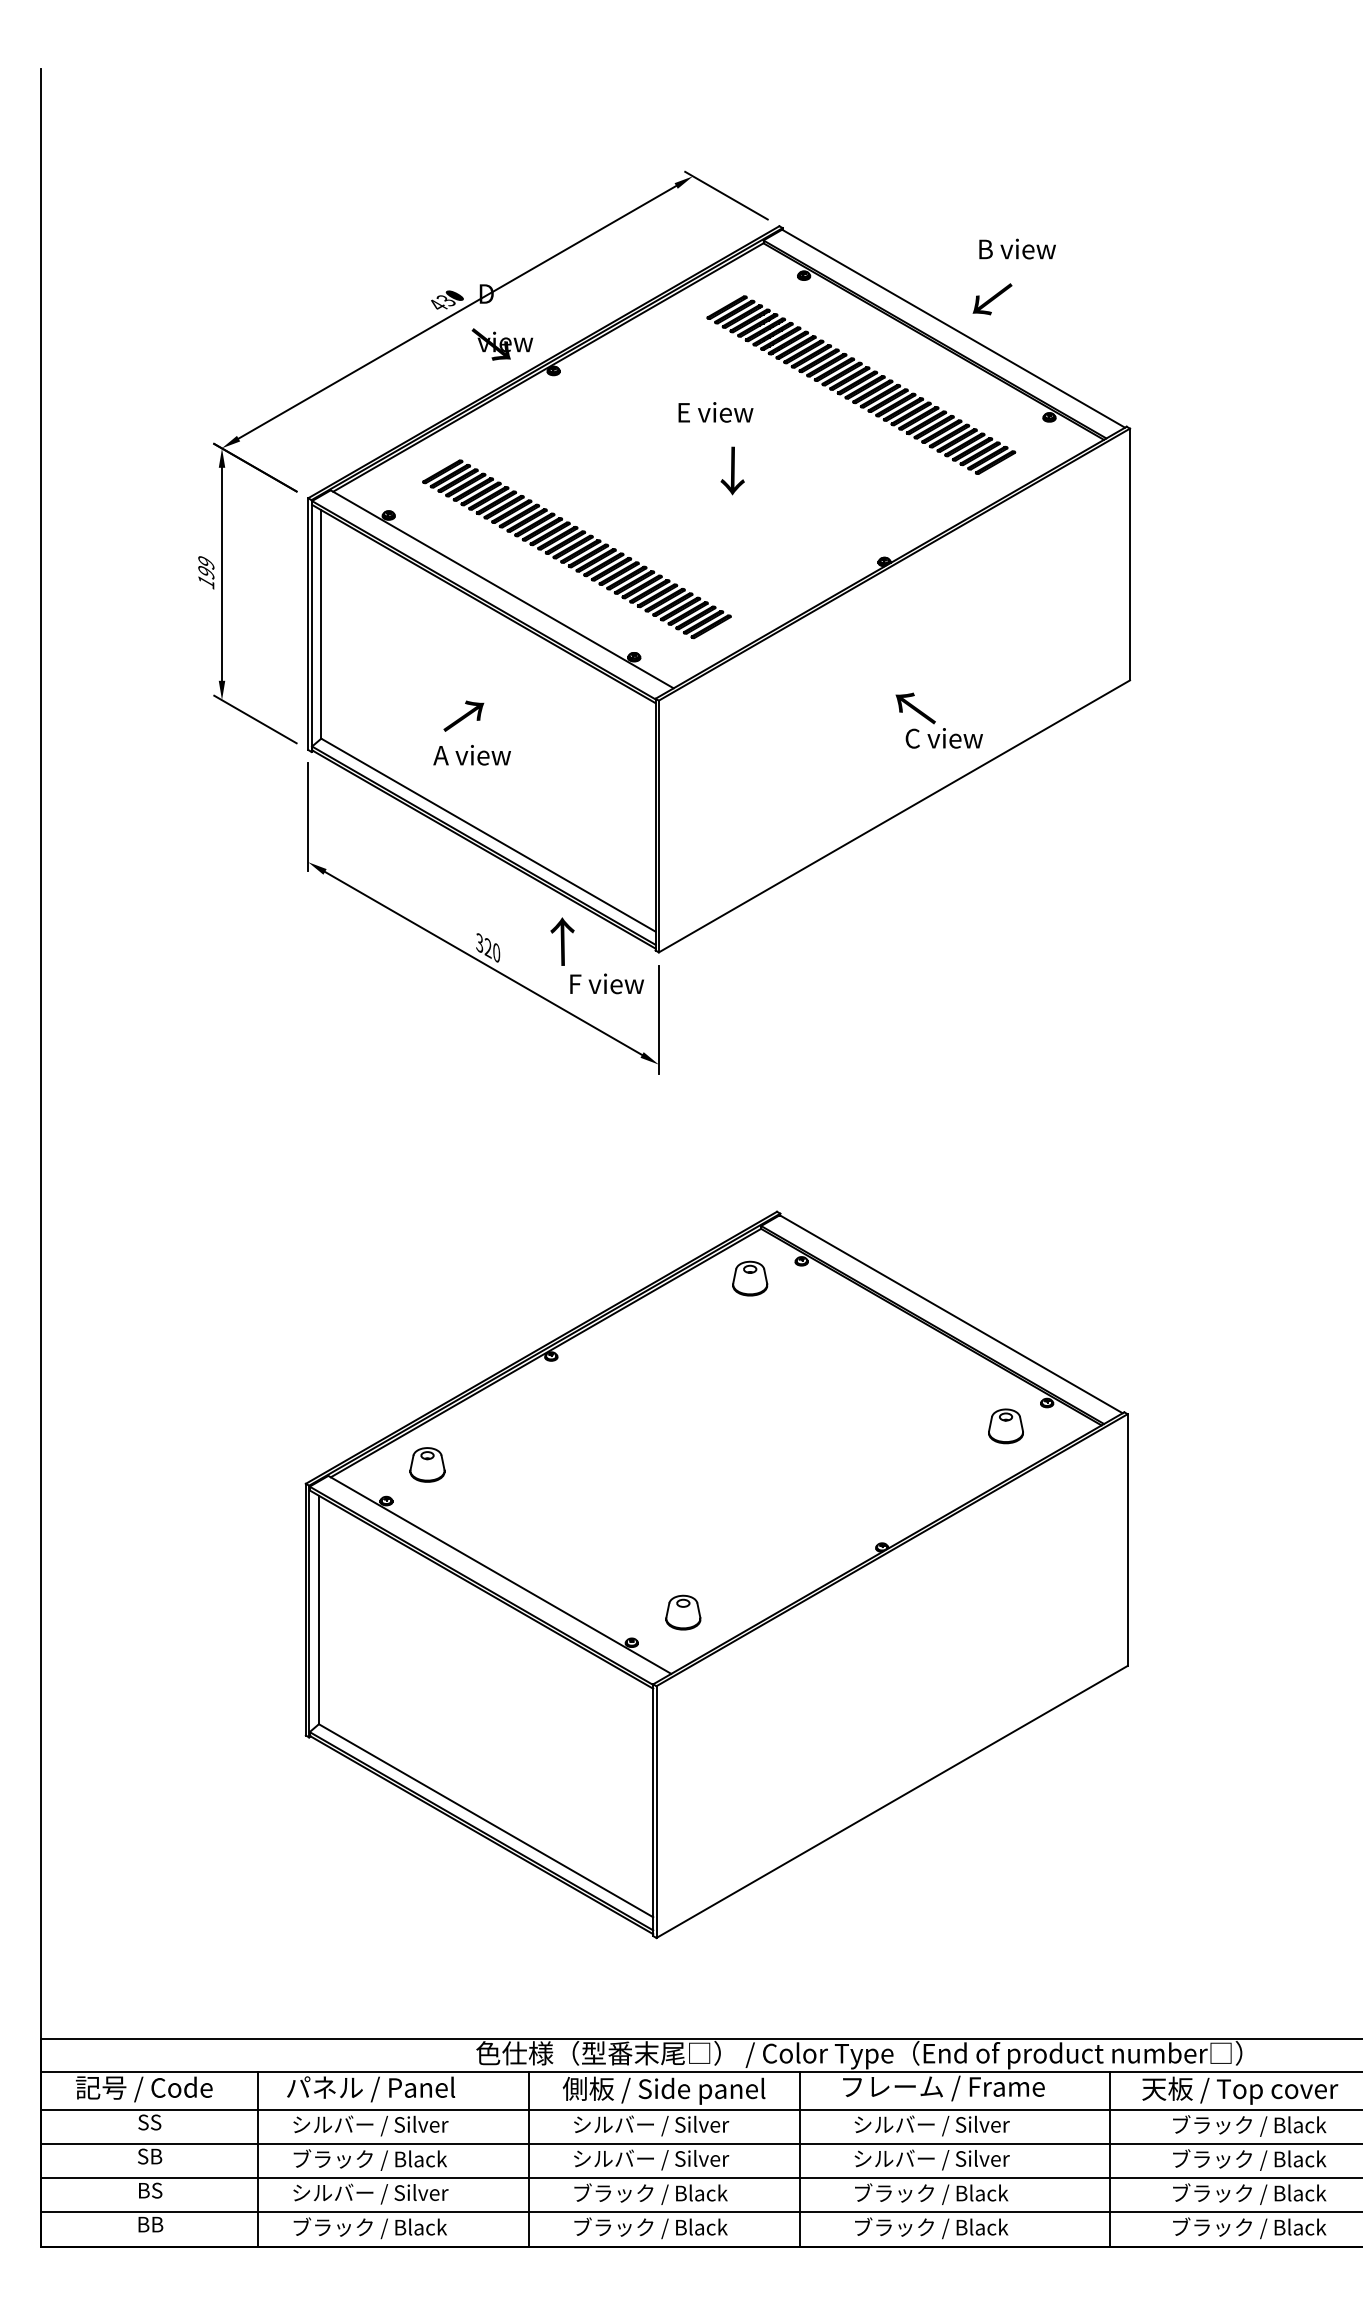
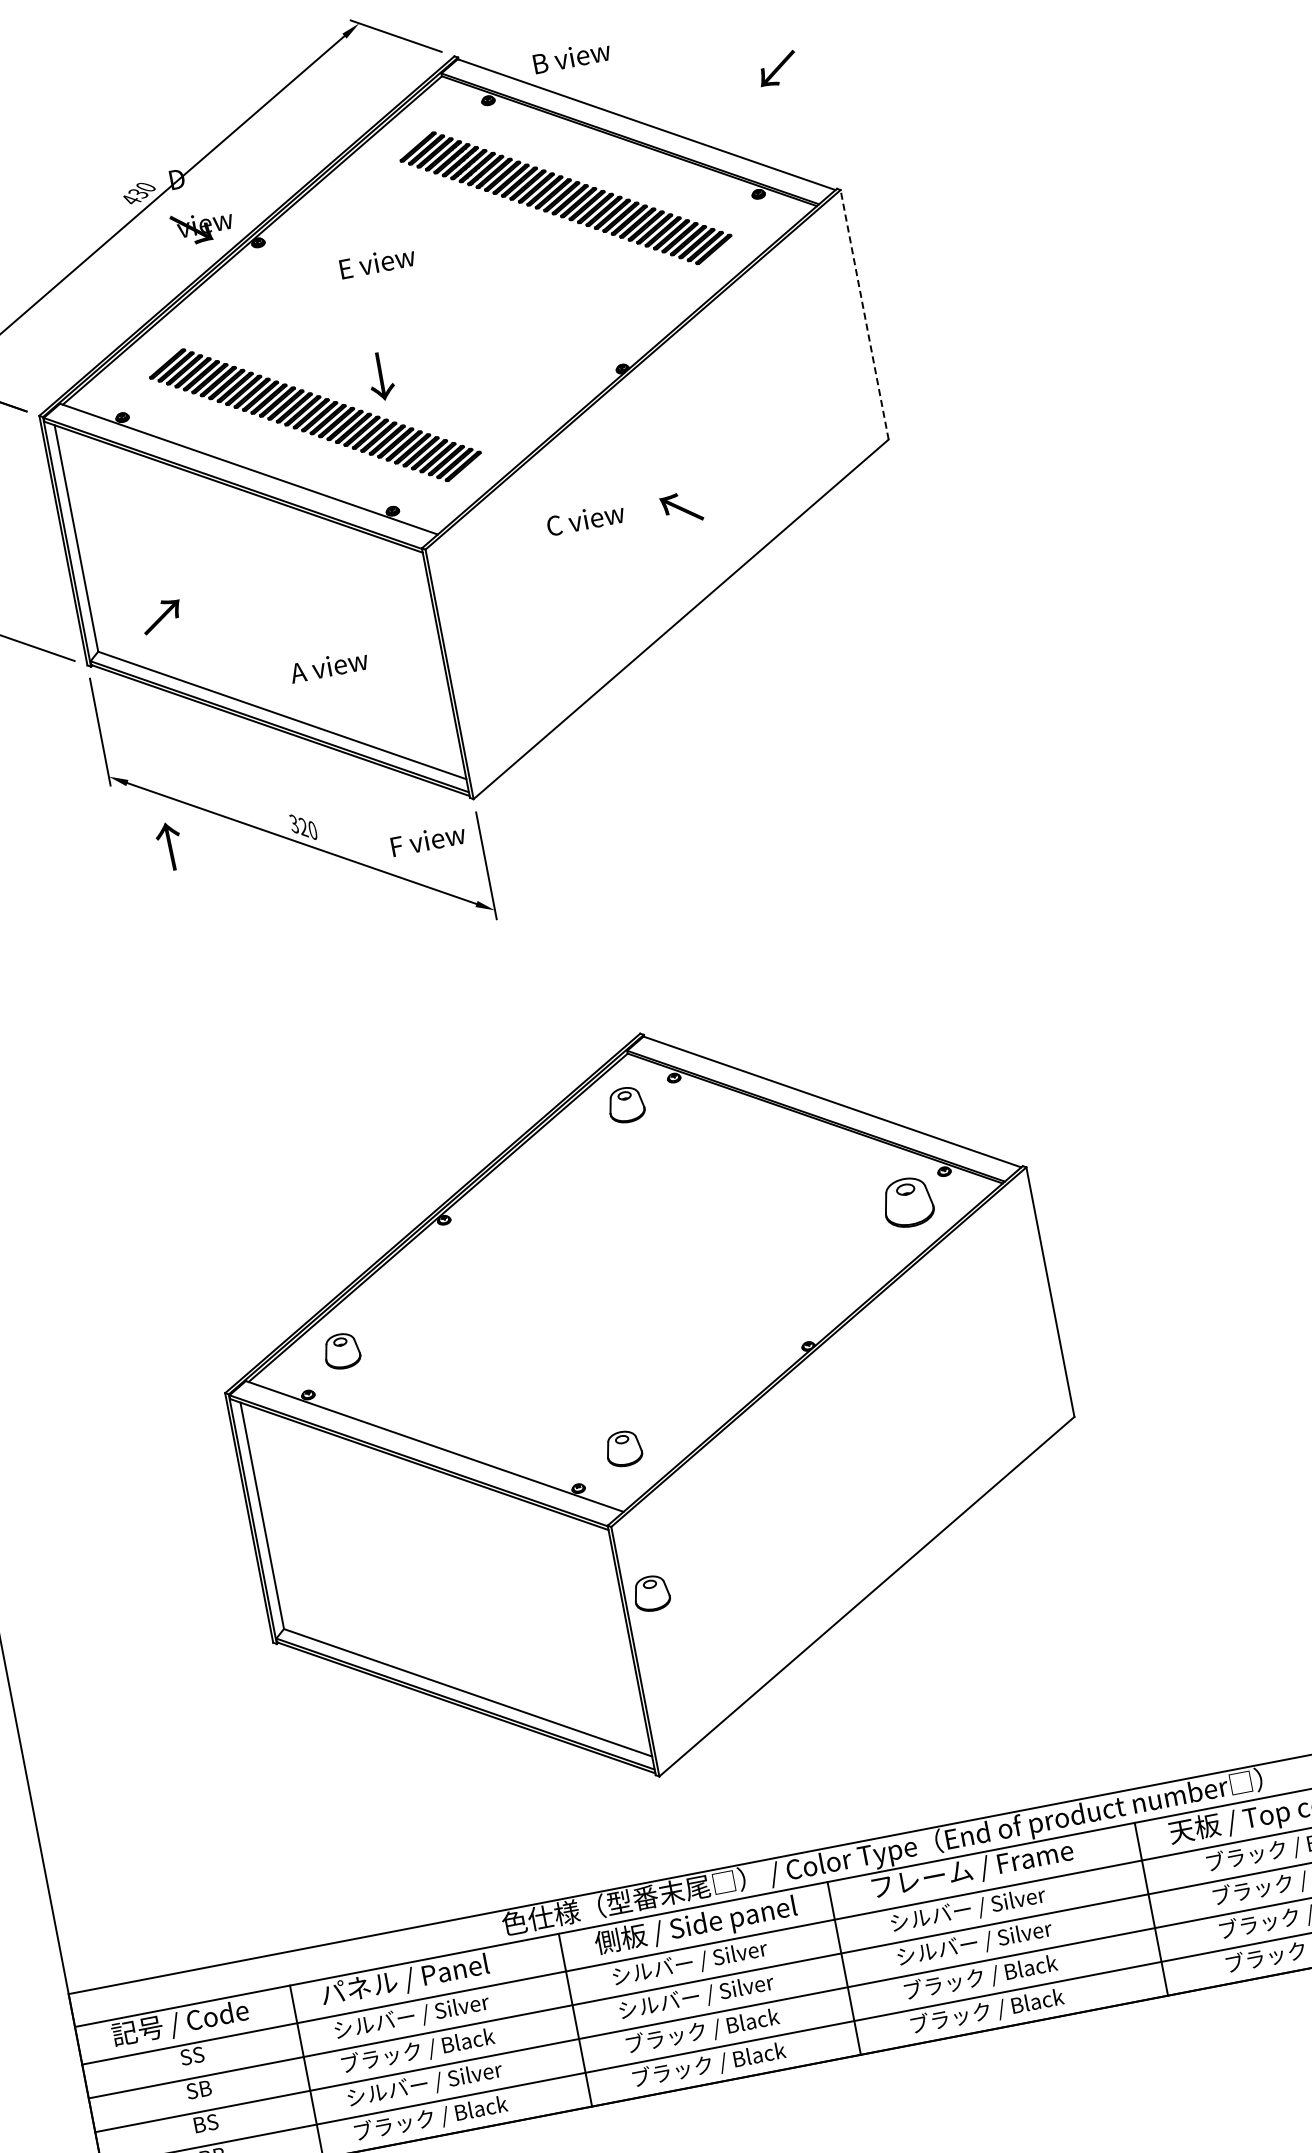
text: (1017, 248) -> (571, 56), moved
text: (992, 299) -> (777, 69), moved
text: (715, 412) -> (377, 262), moved
text: (732, 470) -> (380, 376), moved
line: (1130, 554) -> (865, 314), solid -> dashed
text: (463, 715) -> (161, 615), moved
text: (943, 738) -> (584, 519), moved
text: (471, 755) -> (328, 666), moved
text: (562, 941) -> (169, 846), moved
part: (1005, 1426) -> (907, 1202), size x1.4
part: (683, 1758) -> (651, 1593), added

